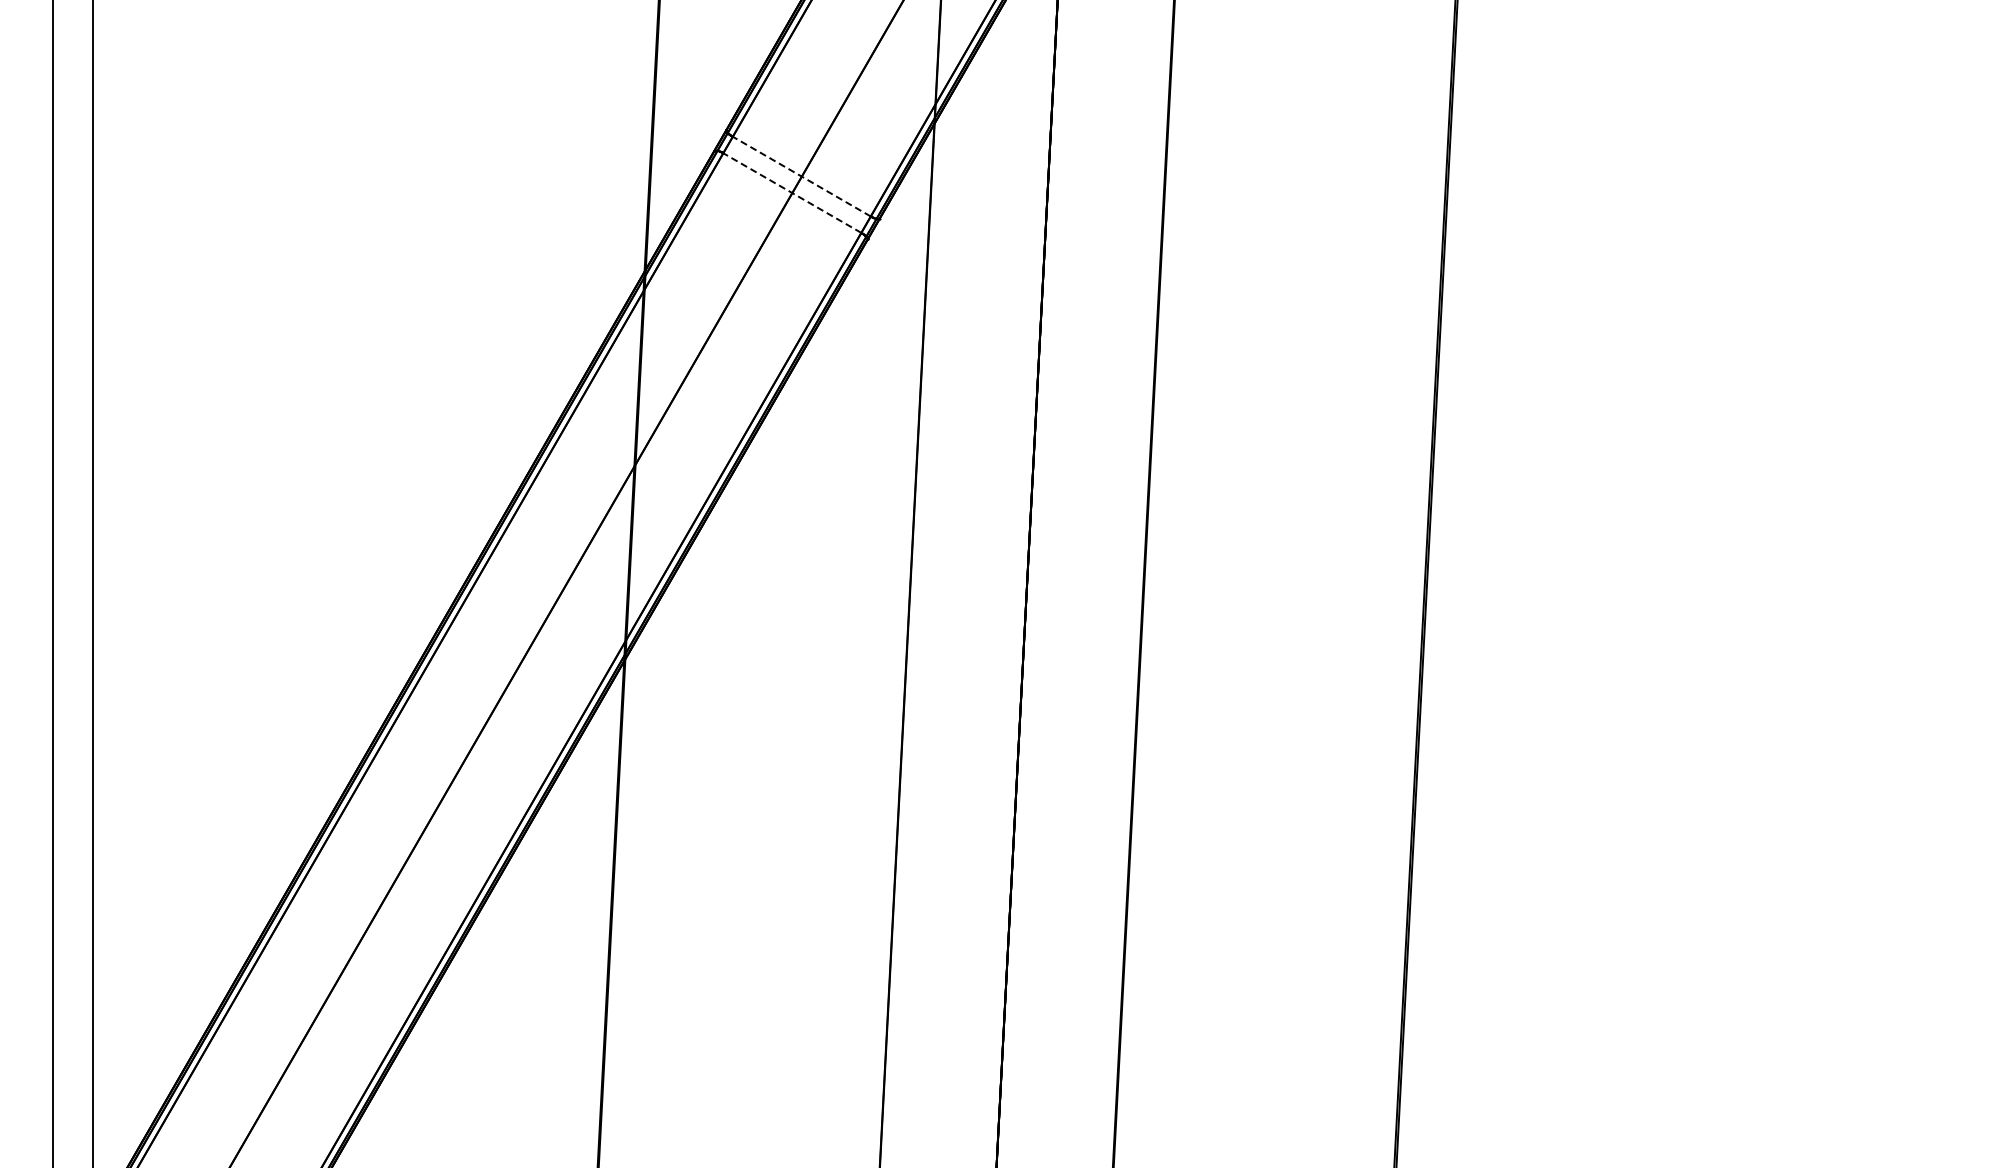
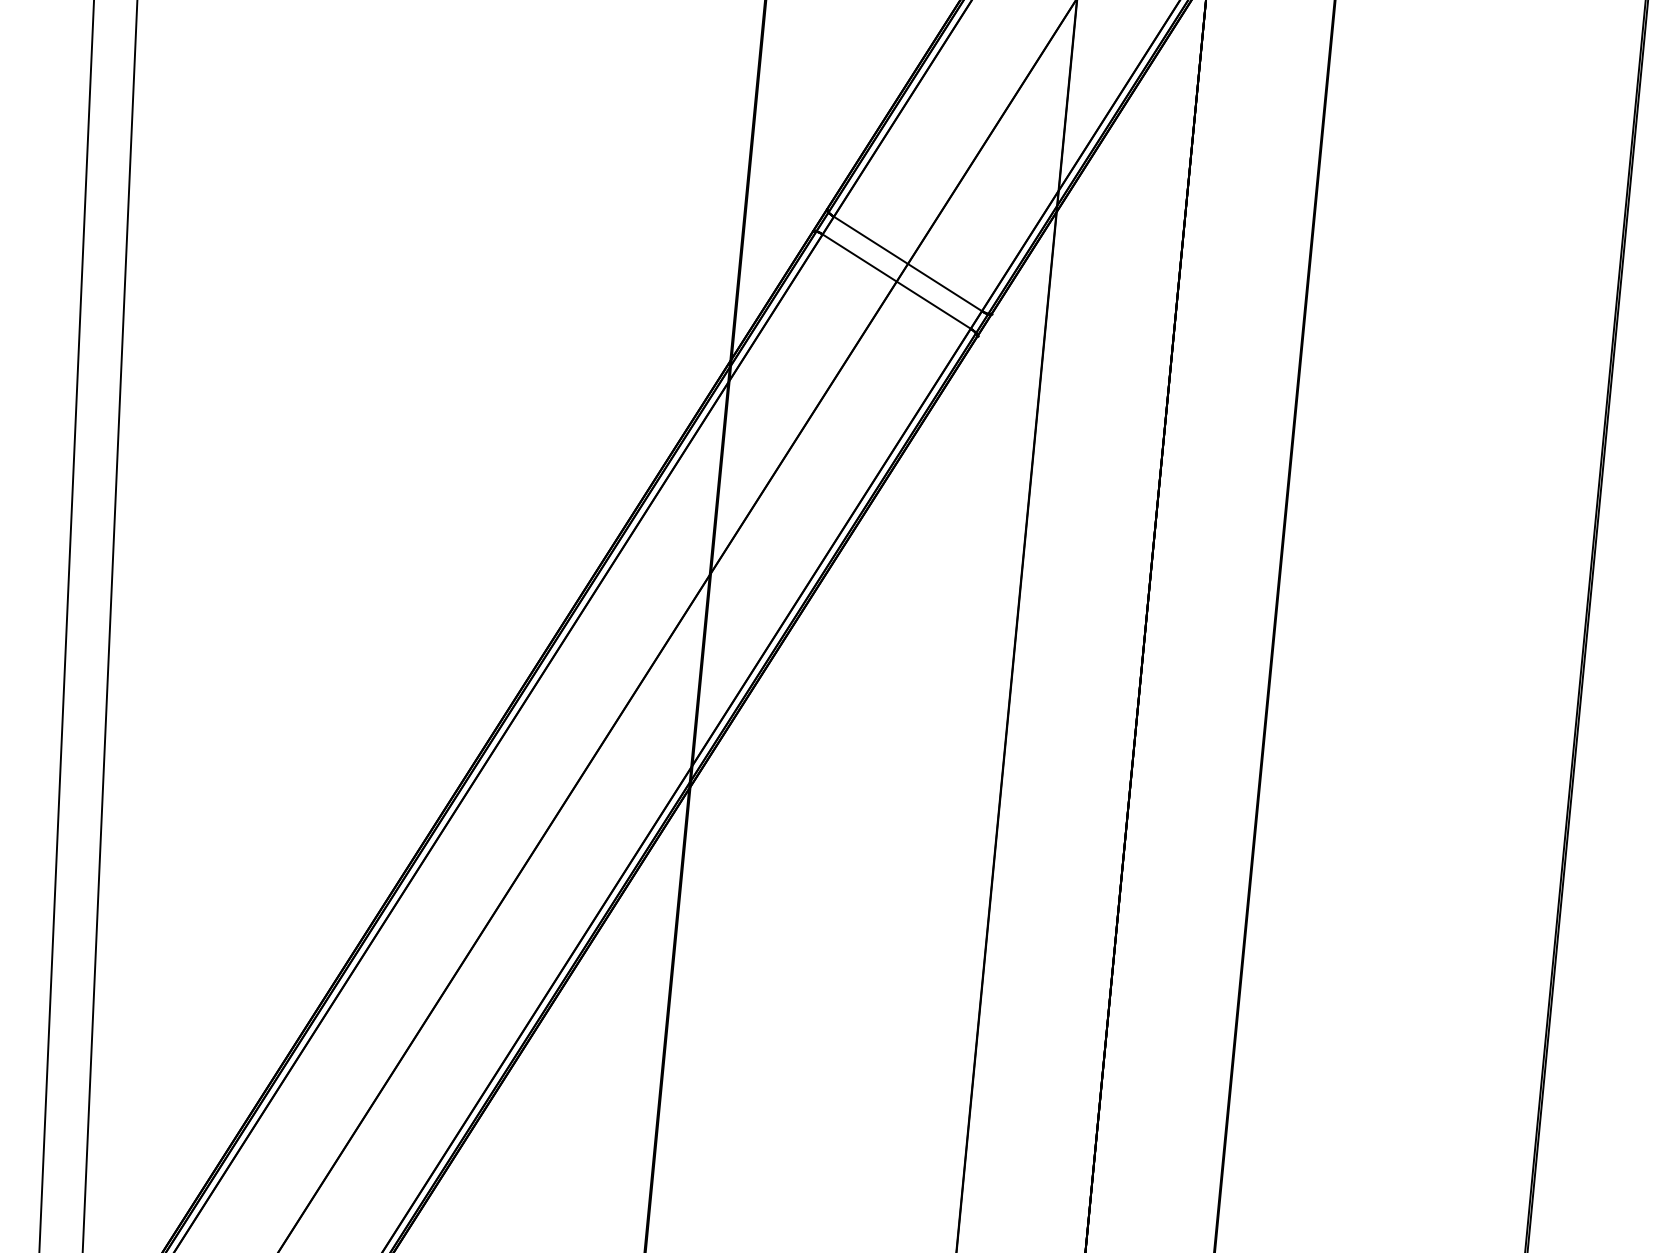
line: (801, 176) -> (907, 263), dashed -> solid
line: (792, 193) -> (896, 282), dashed -> solid

